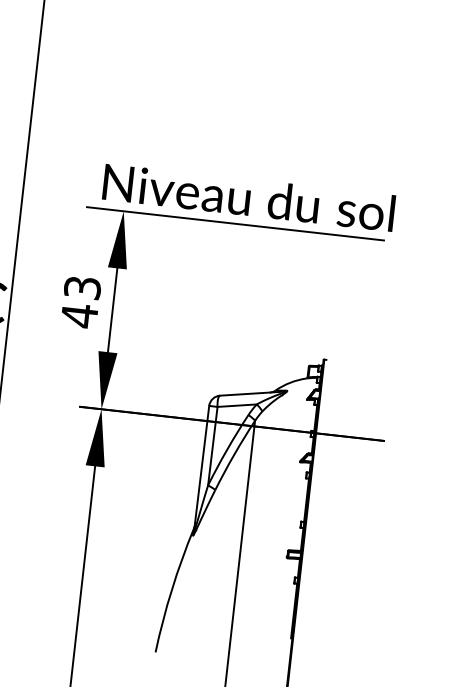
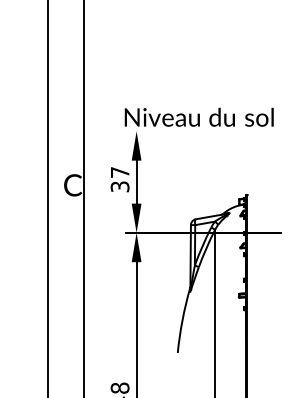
line: (234, 224) -> (193, 131), removed
text: (79, 301) -> (119, 179), 43 -> 37

